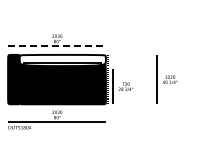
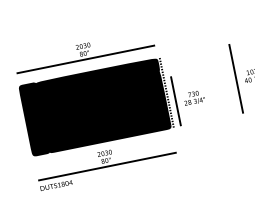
line: (57, 45) -> (86, 59), dashed -> solid
fill: (62, 60) -> (97, 78), added

